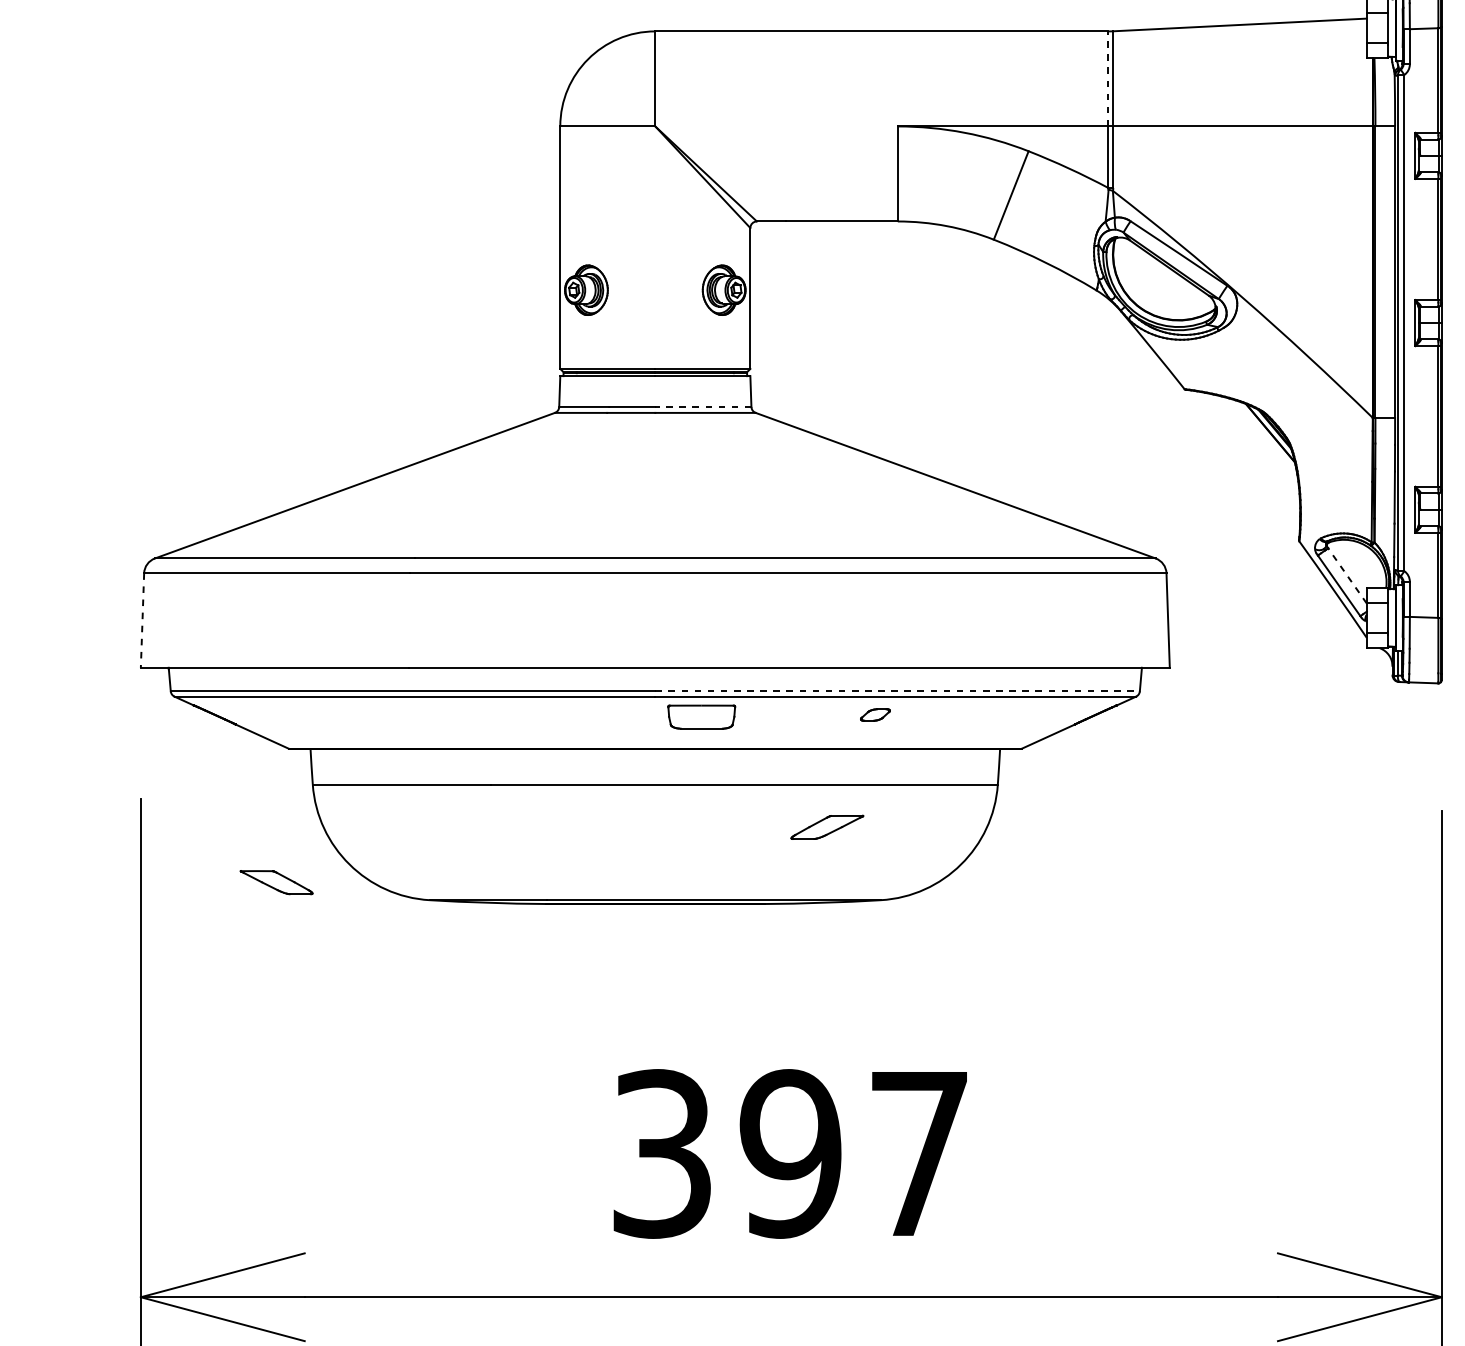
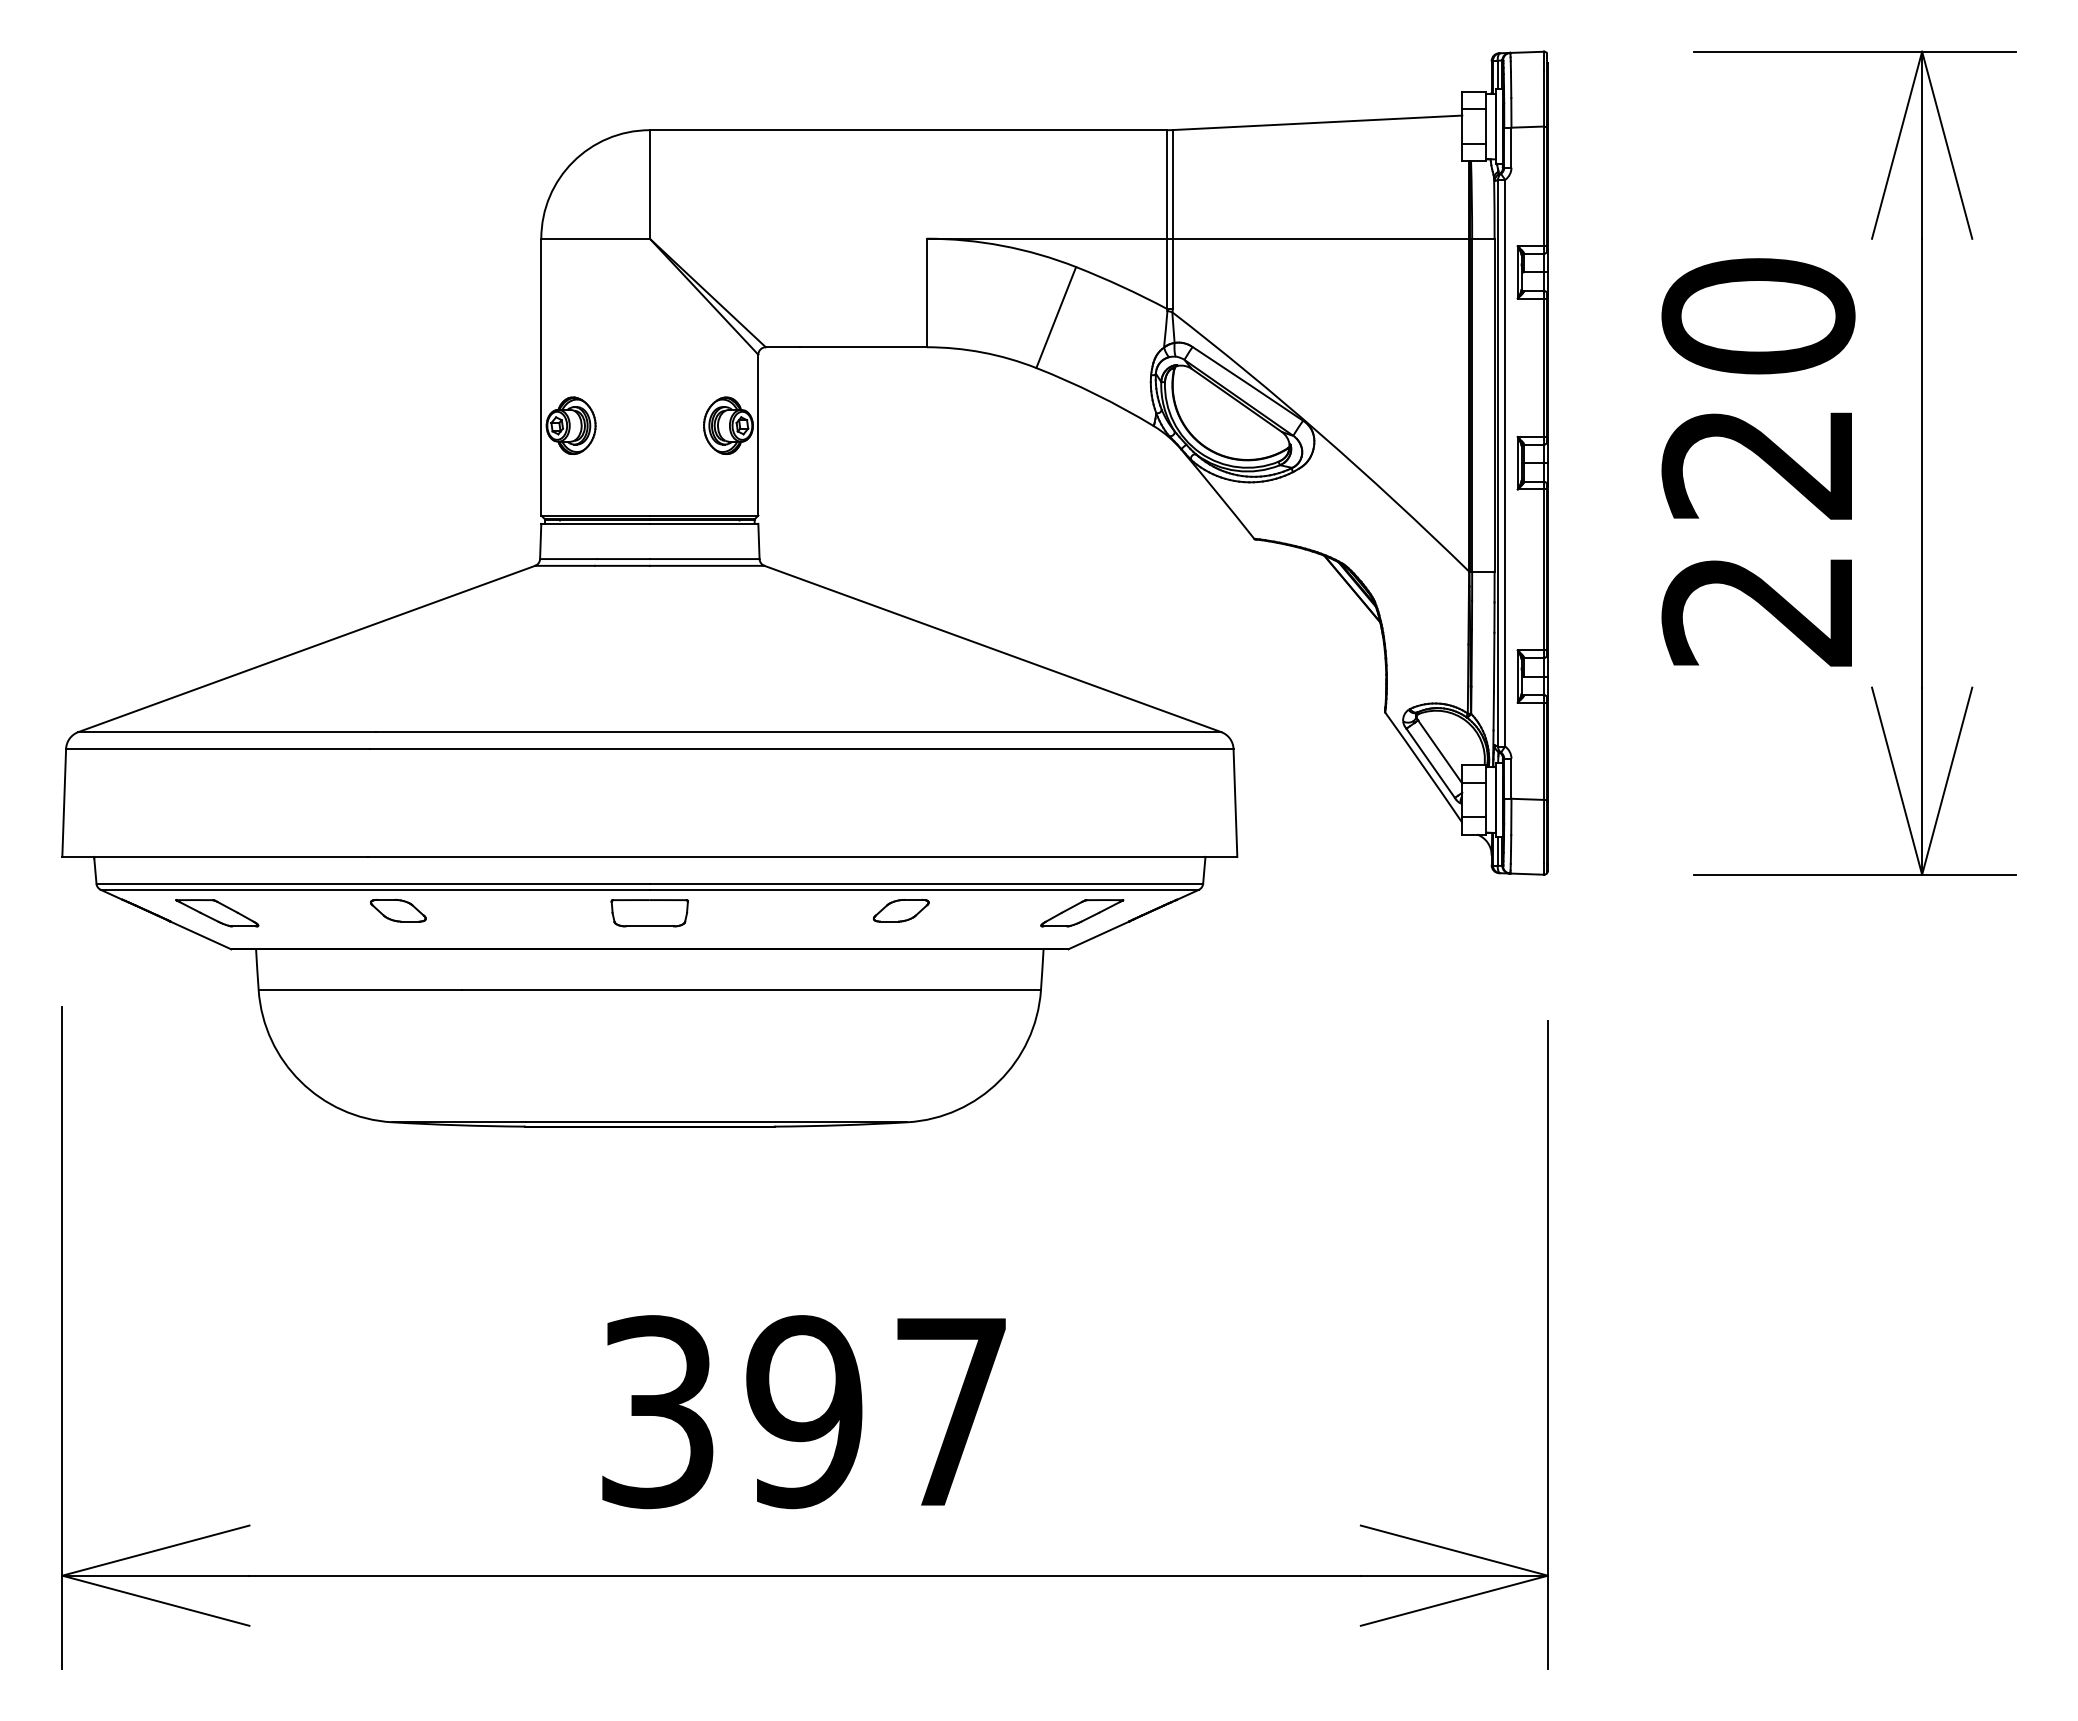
line: (1108, 78) -> (1167, 183), dashed -> solid
line: (703, 407) -> (704, 559), dashed -> solid
line: (1347, 575) -> (1440, 751), dashed -> solid
line: (142, 620) -> (64, 802), dashed -> solid
line: (897, 691) -> (926, 883), dashed -> solid
part: (435, 714) -> (398, 910), added
part: (874, 714) -> (900, 910), size x1.67
part: (701, 717) -> (649, 913), moved
part: (827, 827) -> (1082, 913), moved
part: (276, 882) -> (217, 913), moved

